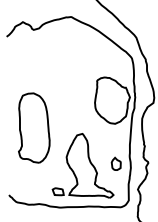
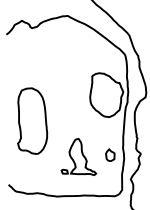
part: (82, 165) -> (78, 156), size x0.6

